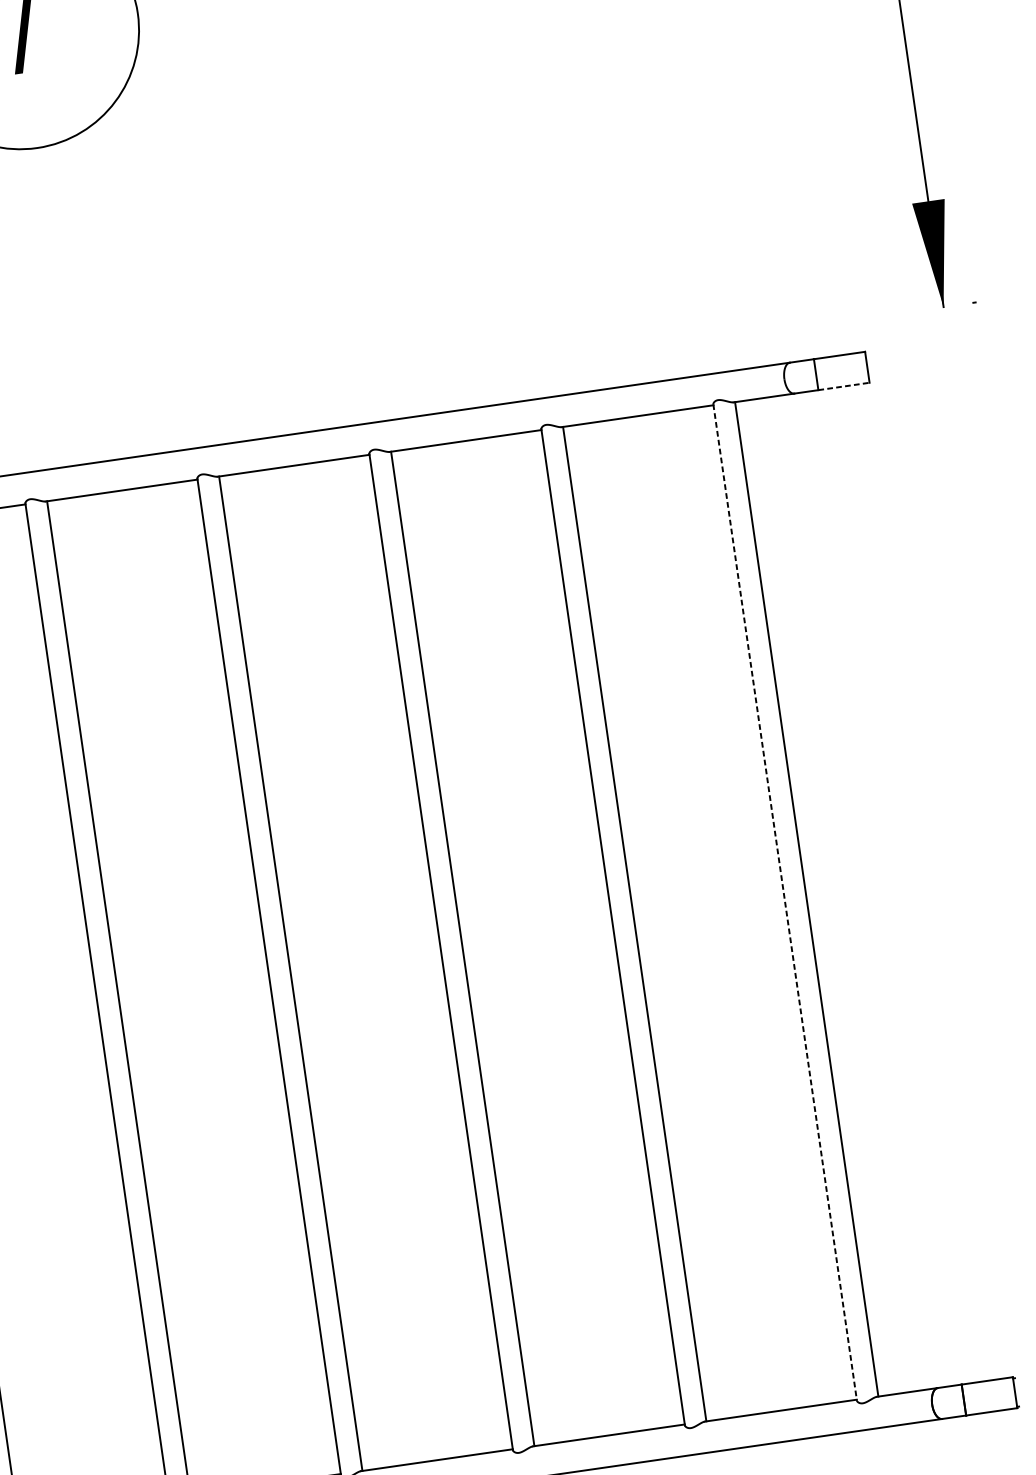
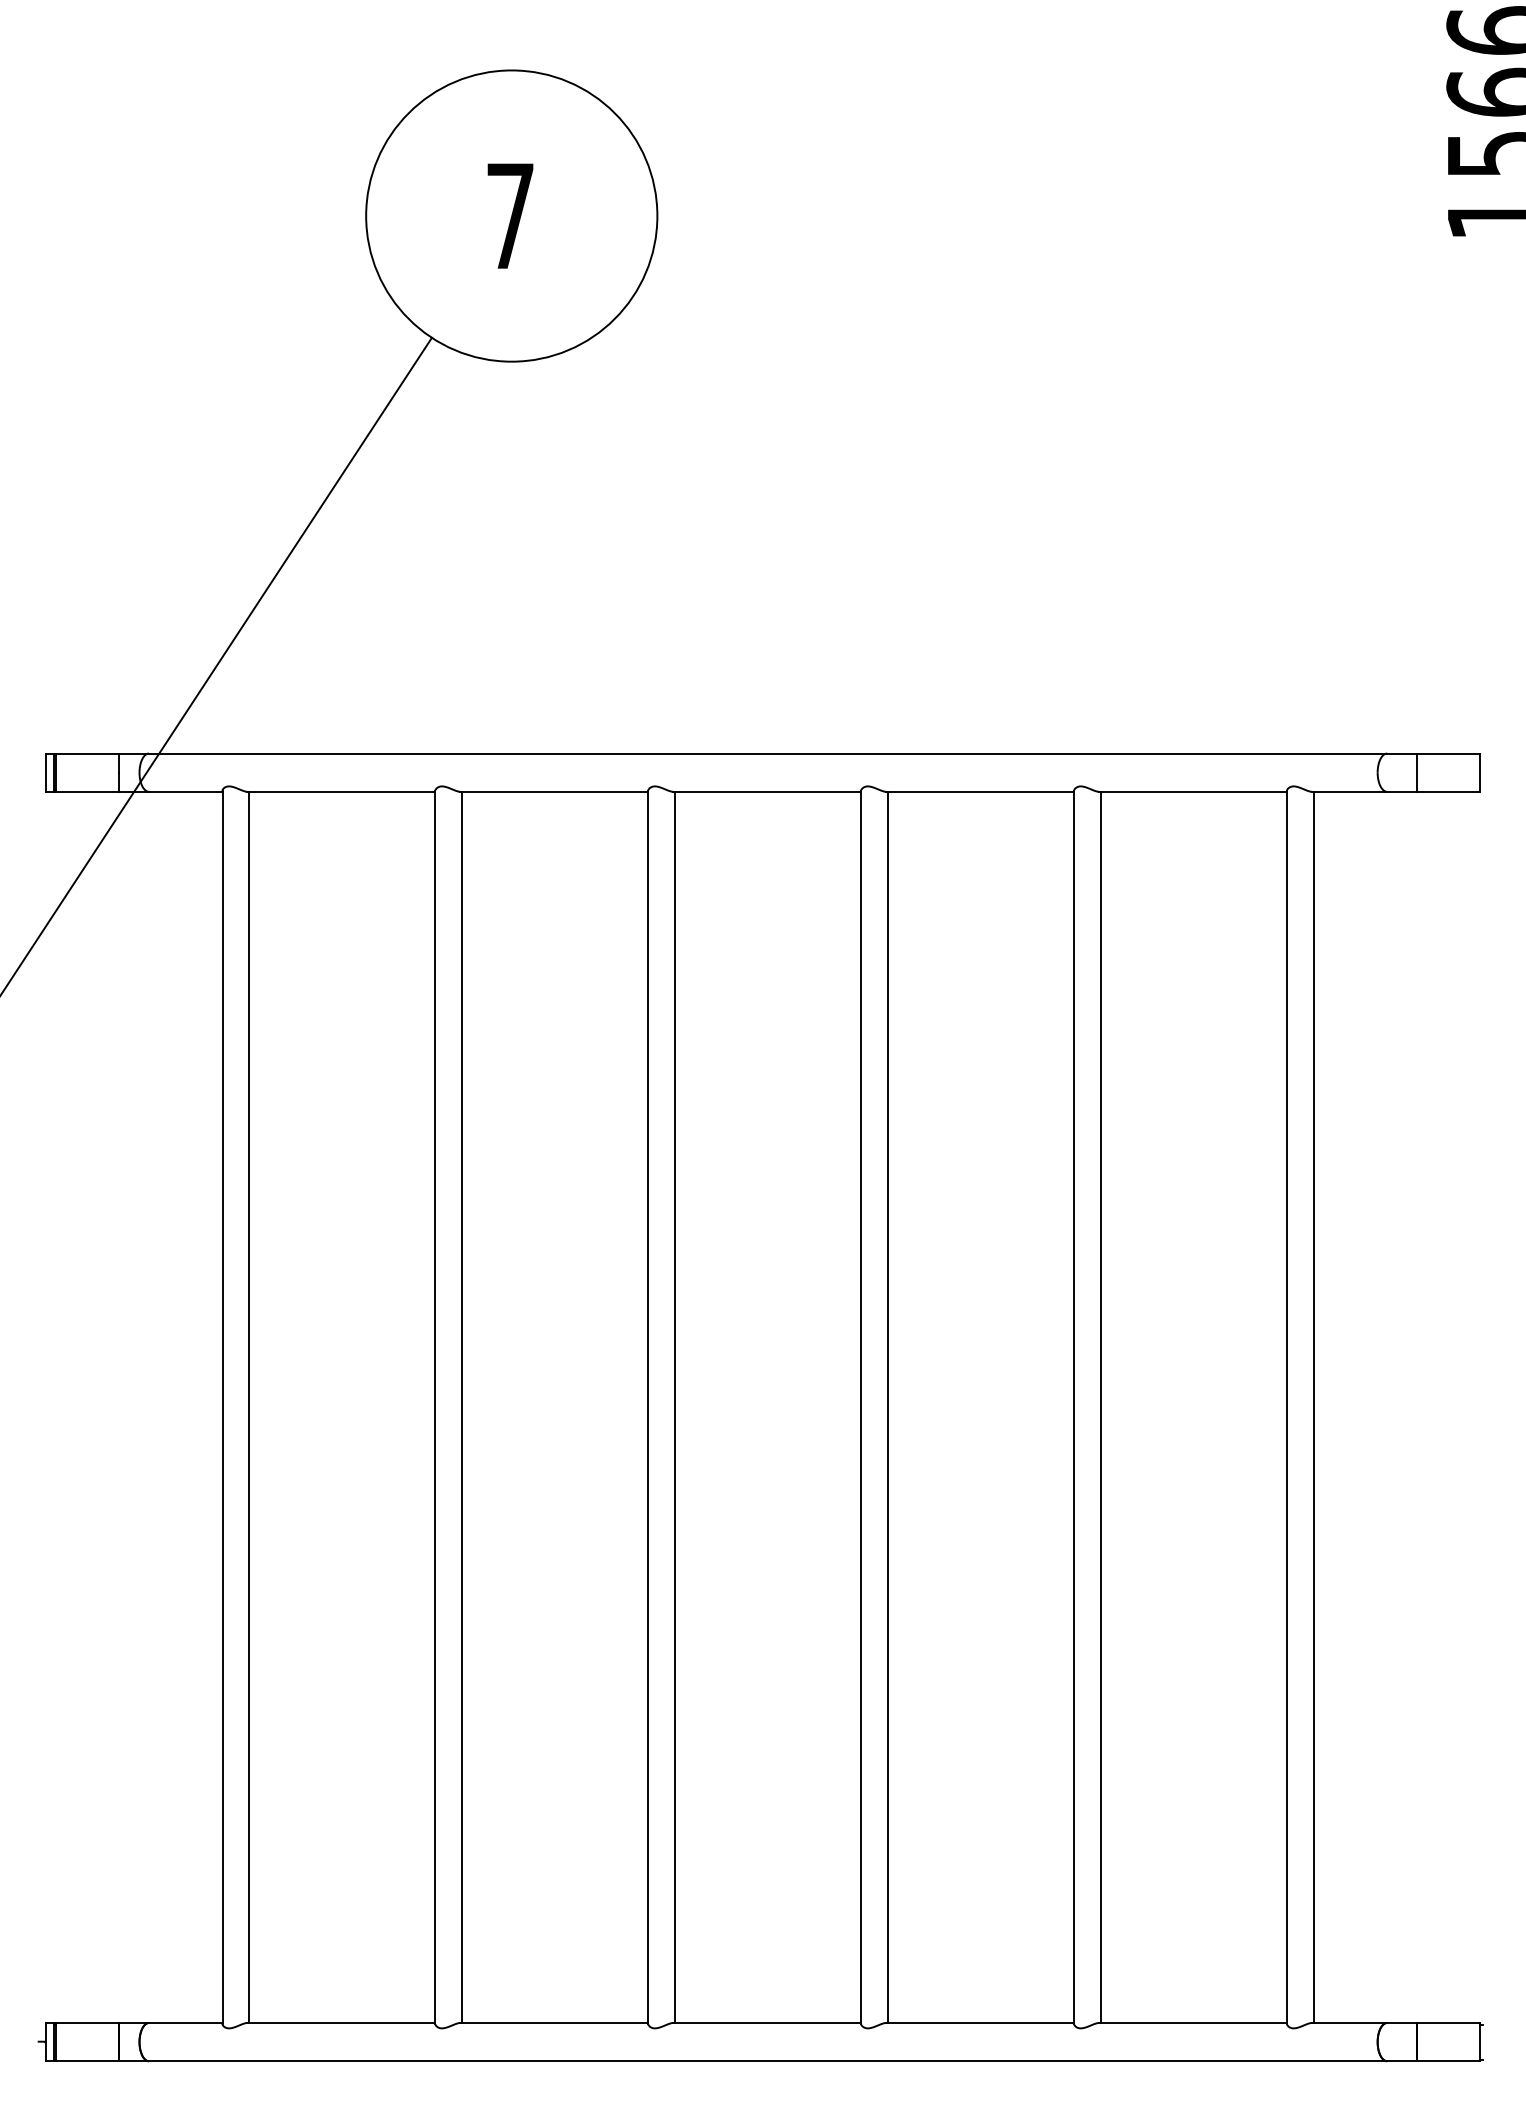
line: (843, 386) -> (1448, 791), dashed -> solid
line: (785, 902) -> (1287, 1407), dashed -> solid

